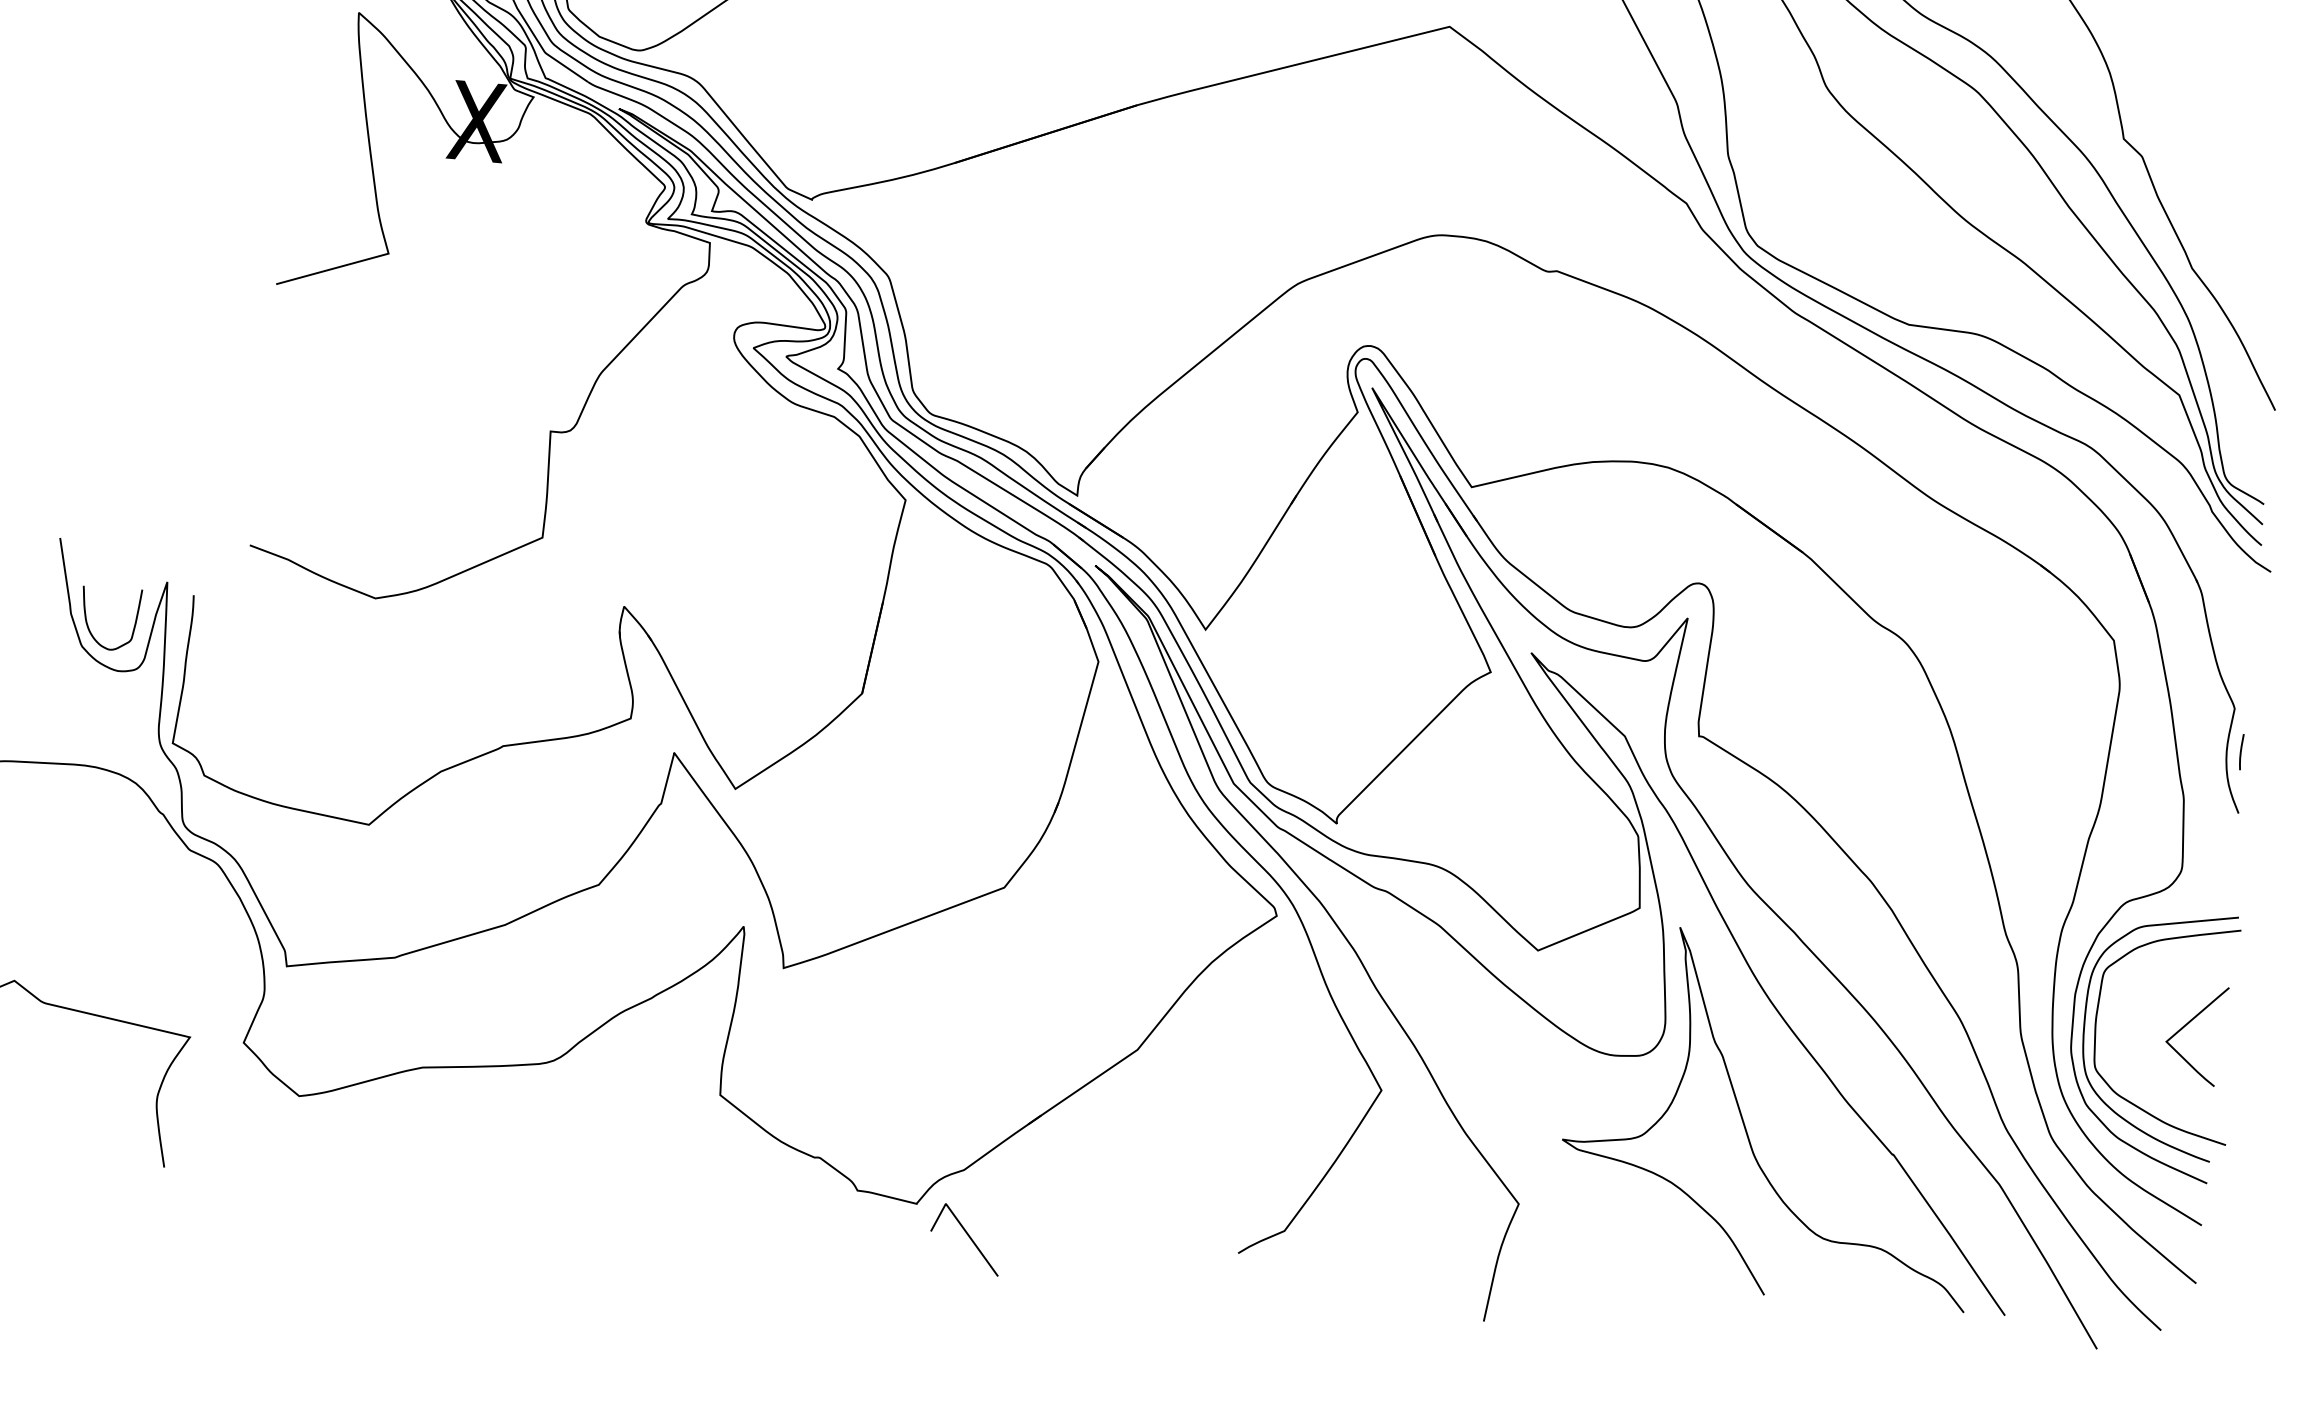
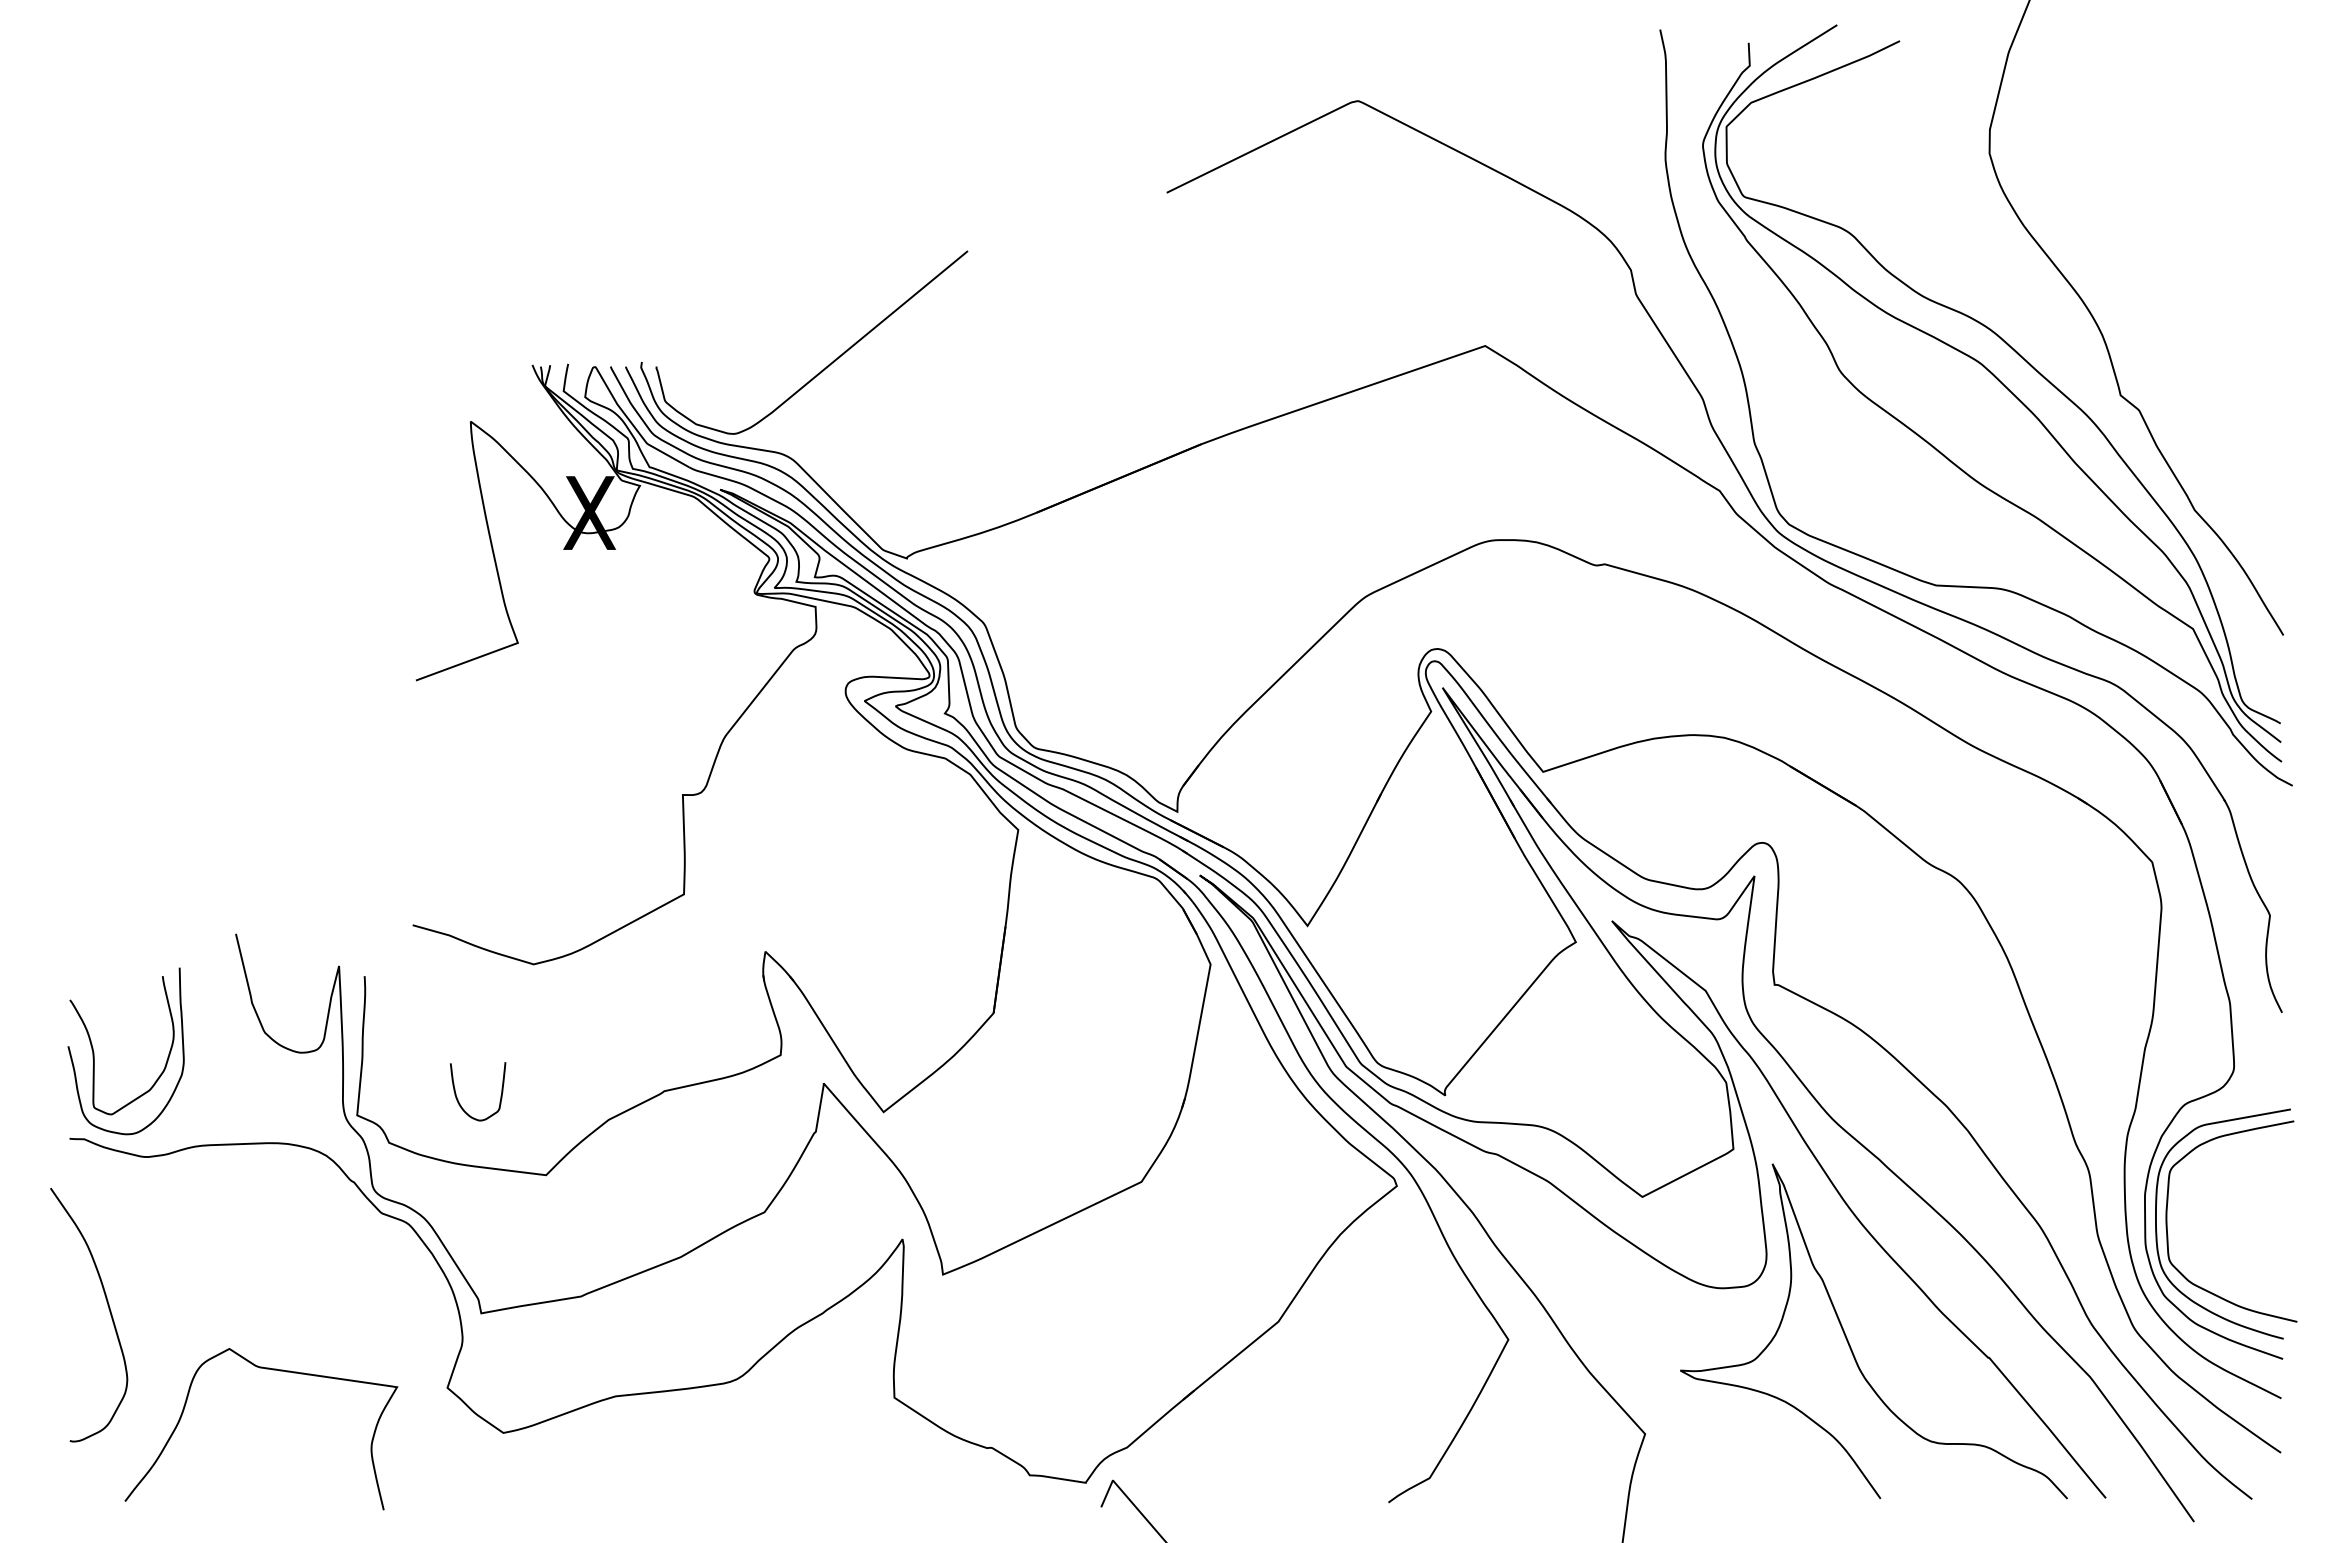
curve: (89, 627) -> (459, 1101), moved
line: (2241, 752) -> (2279, 955), removed
curve: (2187, 1025) -> (2251, 1213), removed

